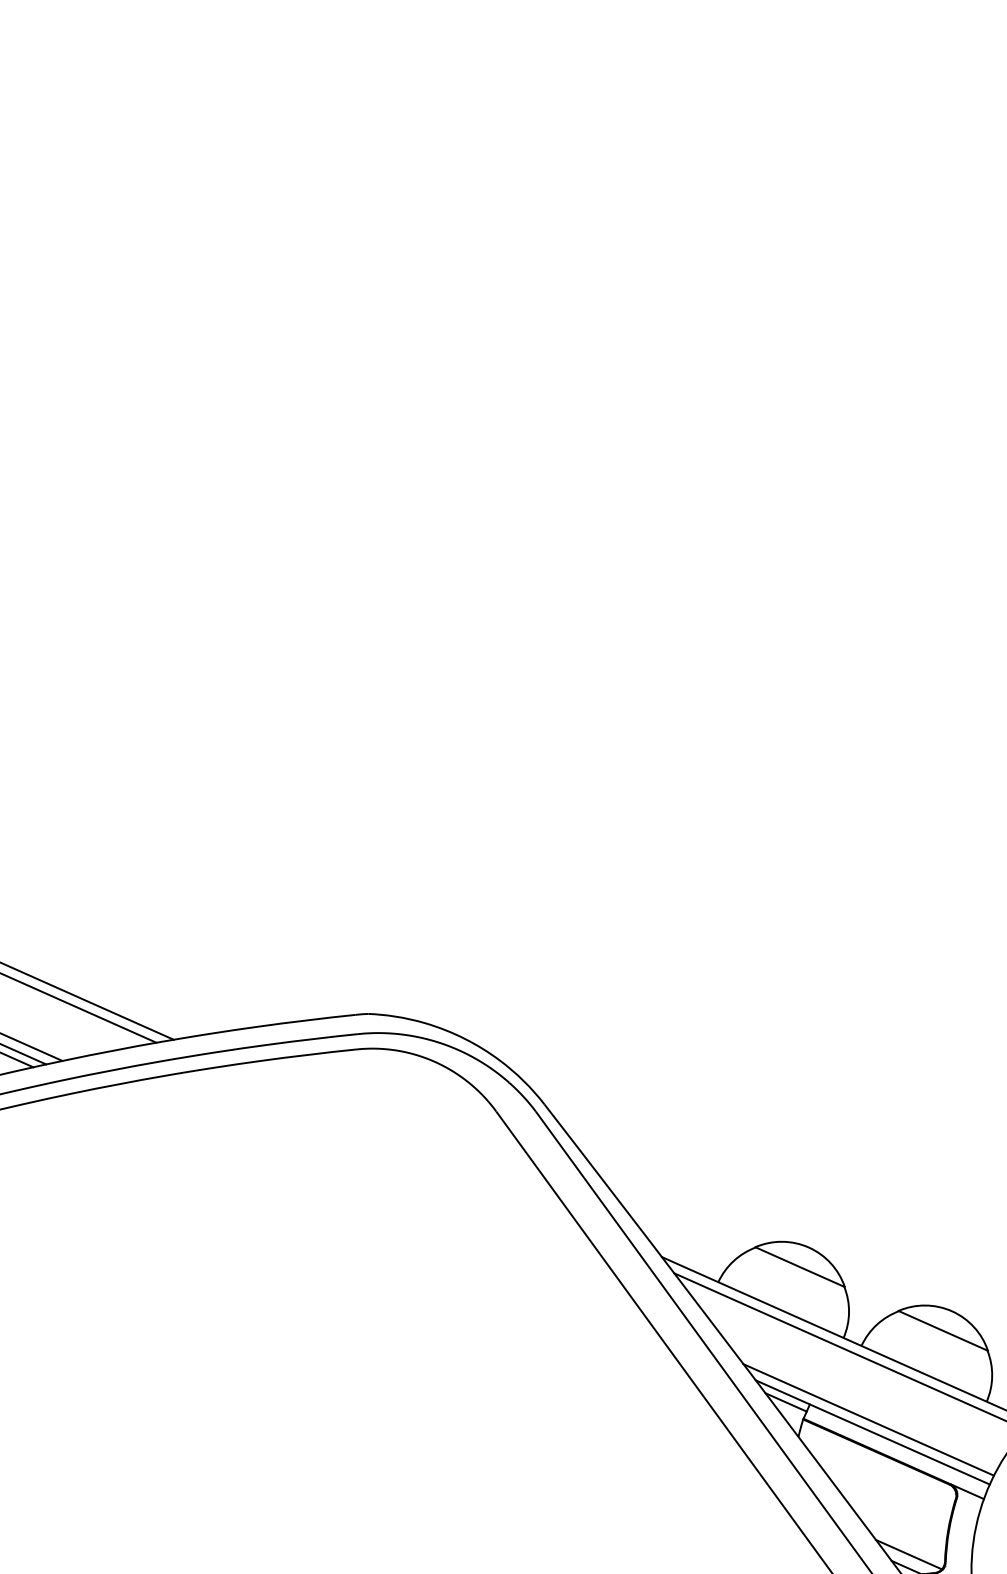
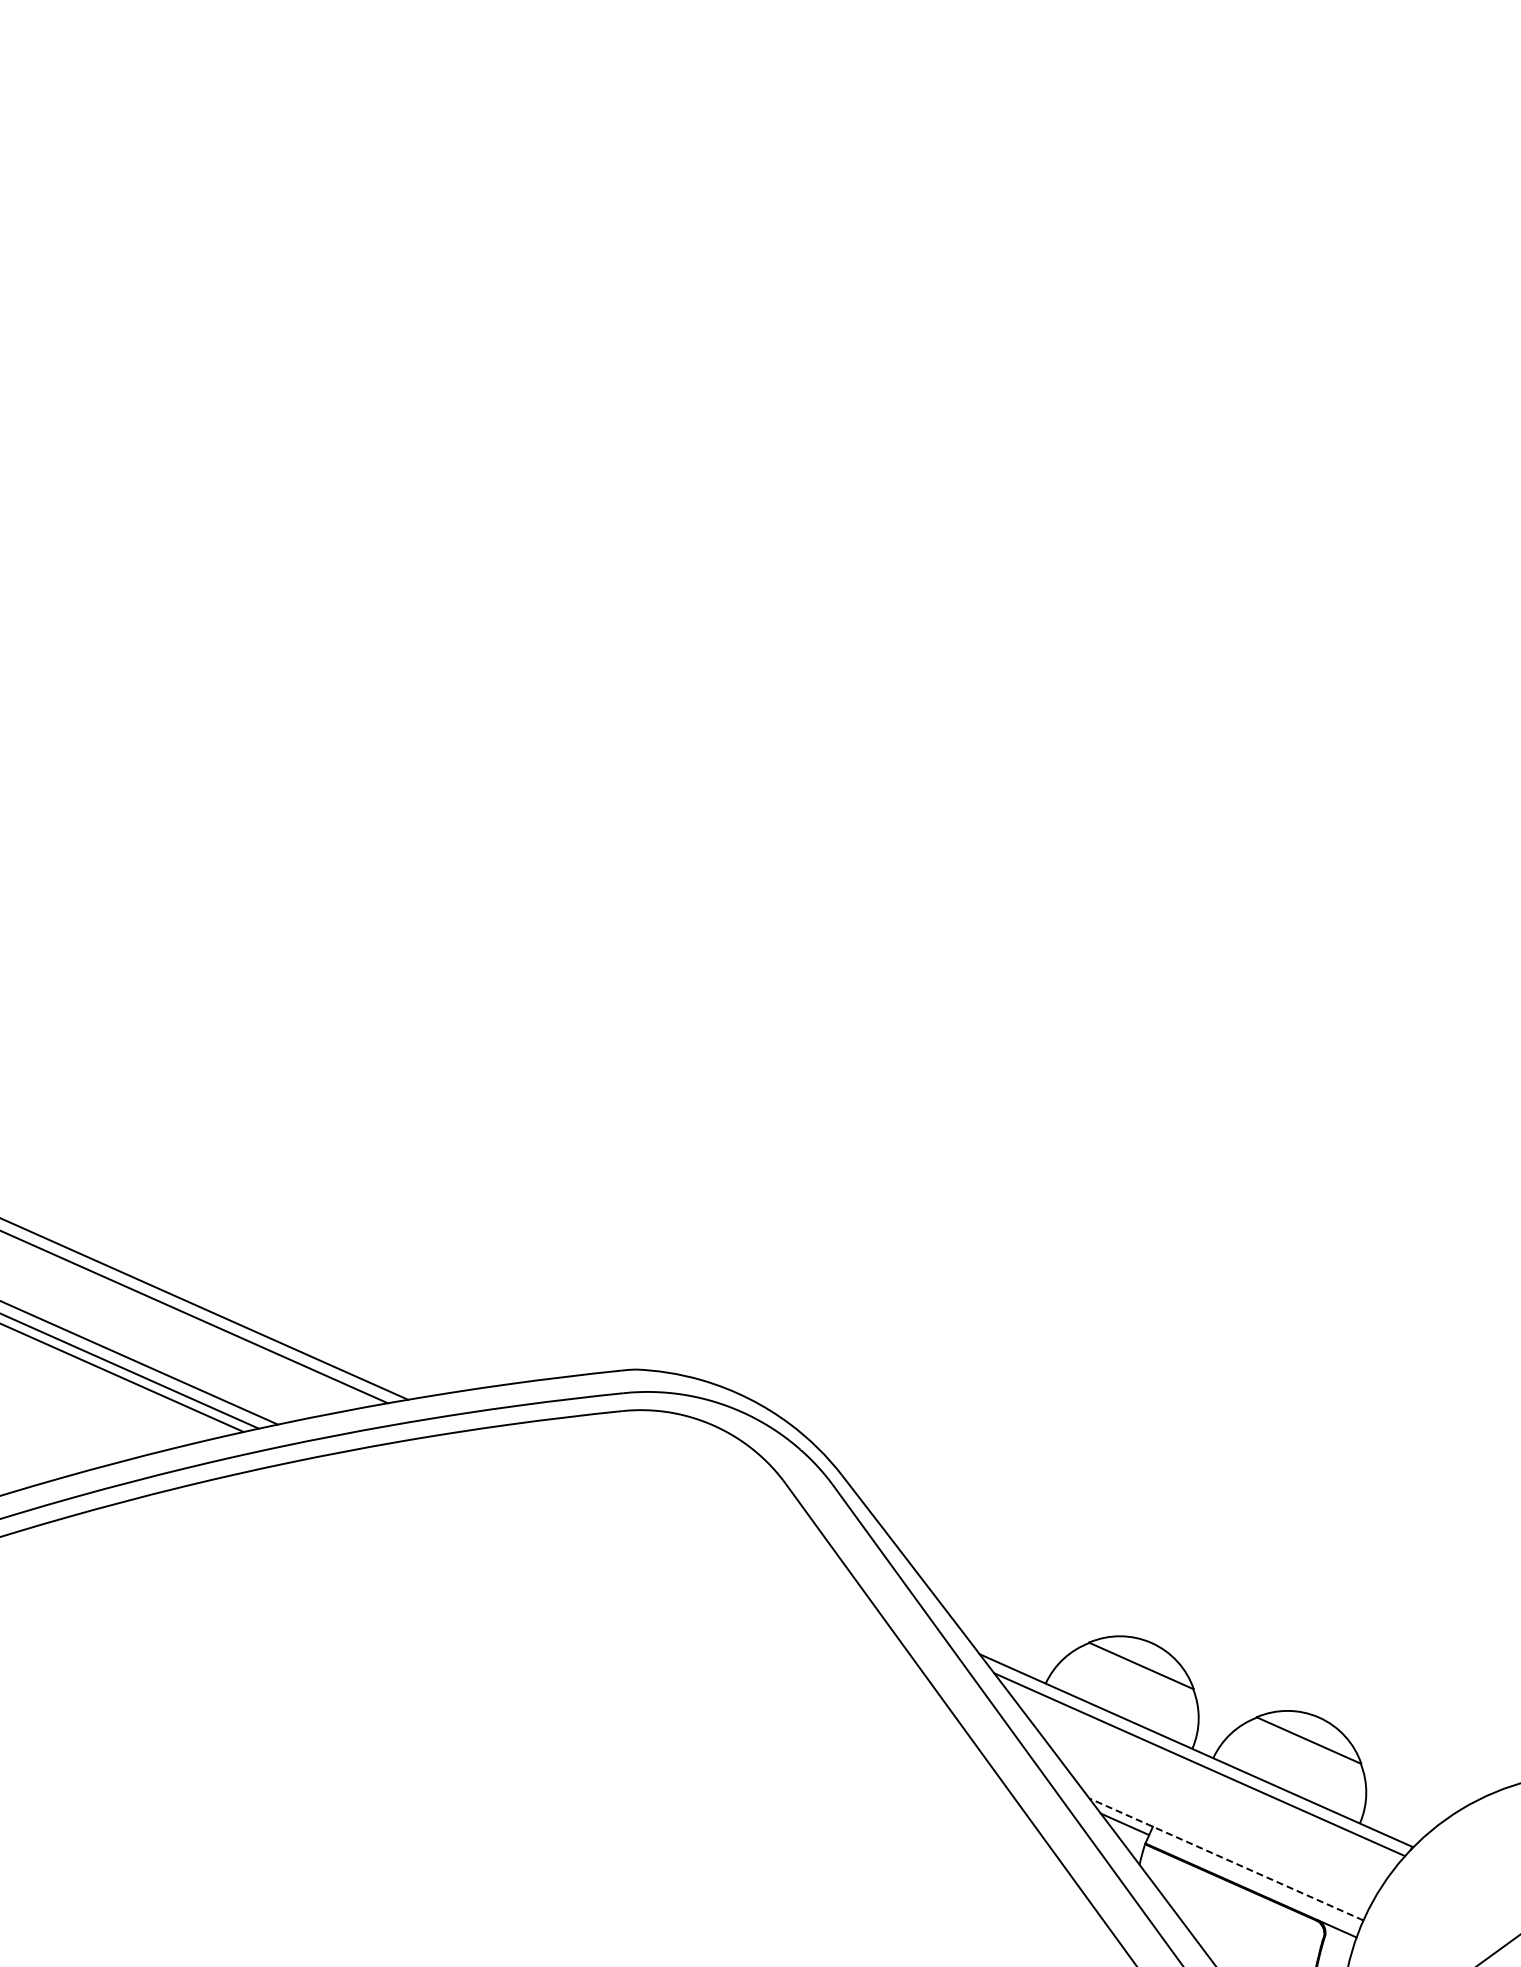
line: (868, 1419) -> (1221, 1844), removed
line: (872, 1432) -> (1226, 1859), solid -> dashed

